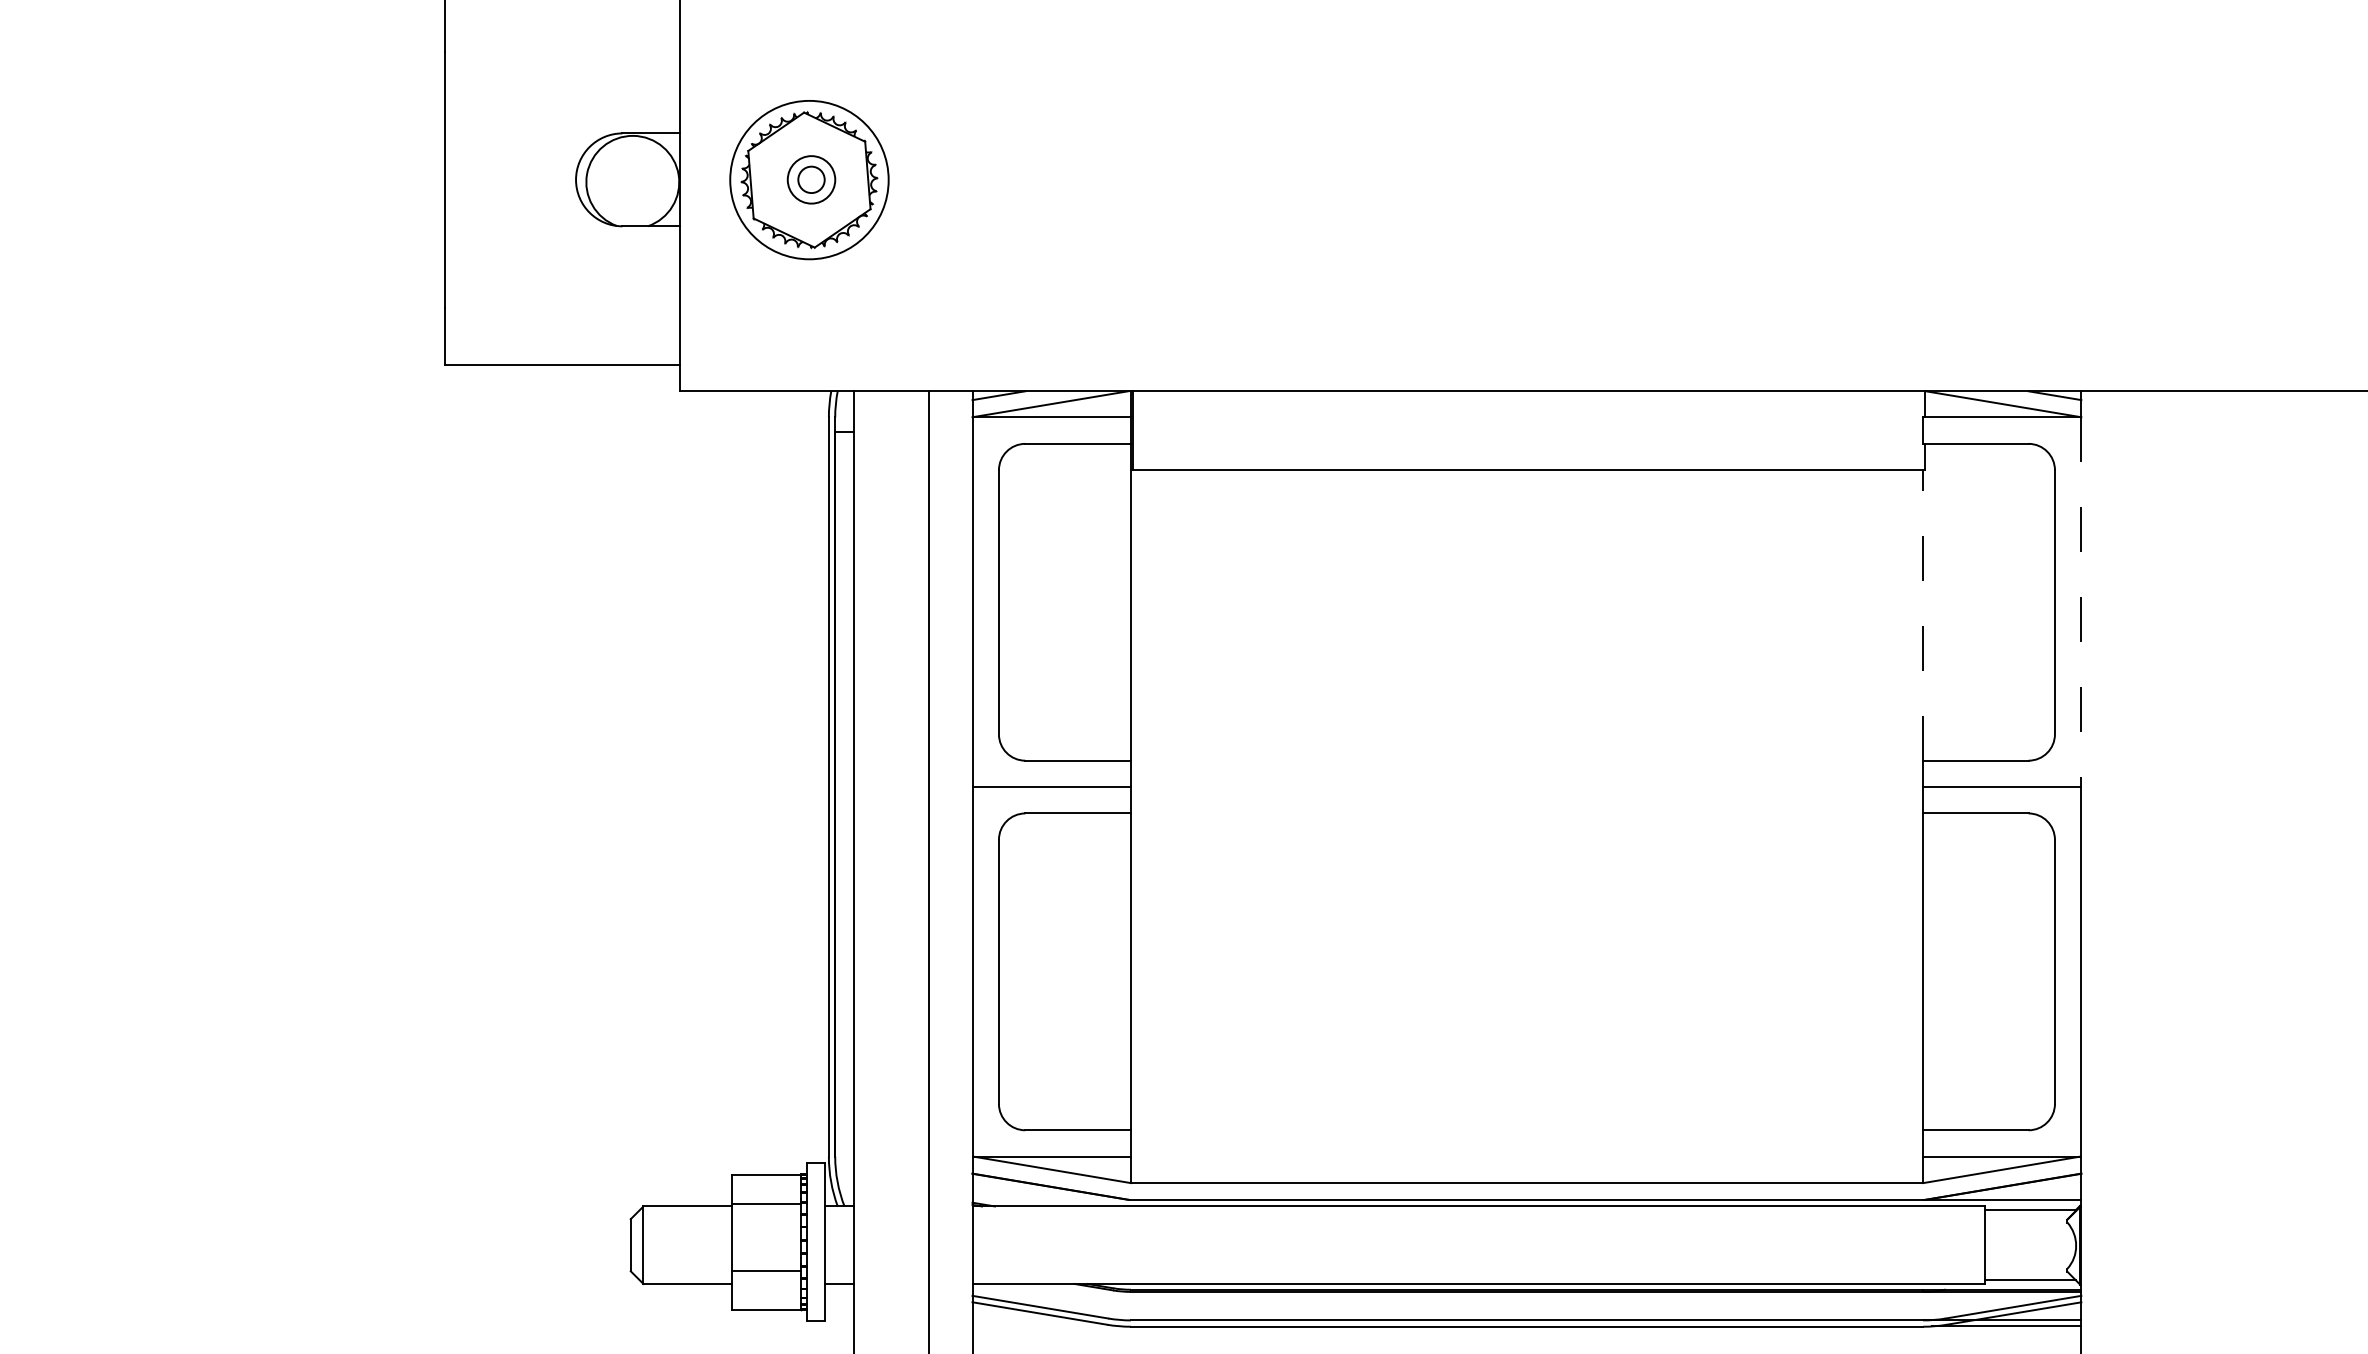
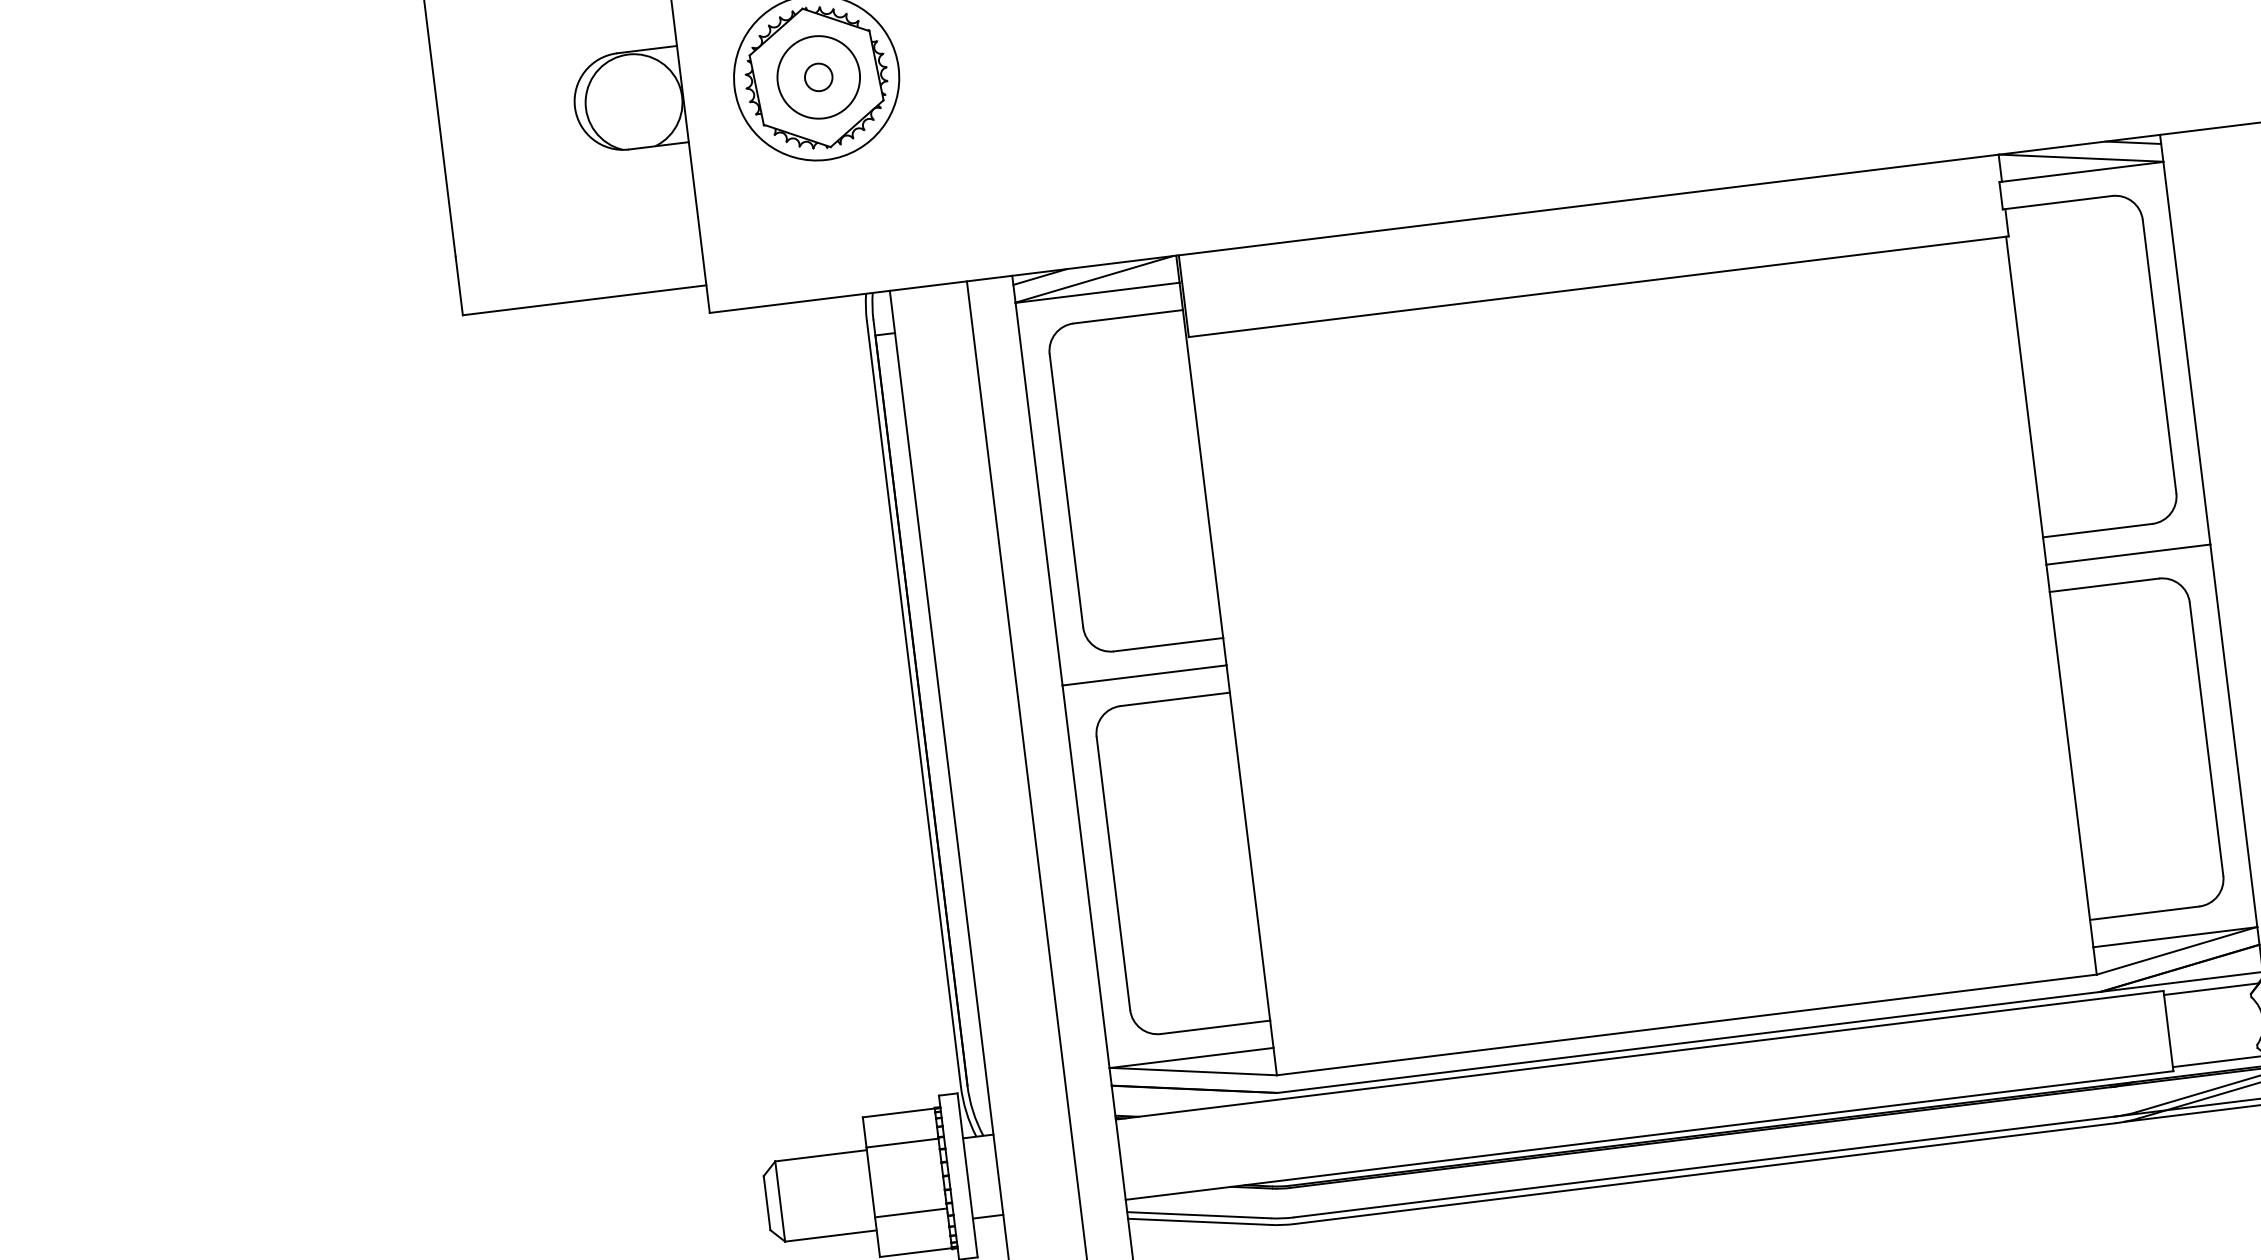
circle: (811, 179) -> (818, 77), size x1.67
line: (2081, 602) -> (2187, 353), dashed -> solid
line: (1922, 614) -> (2023, 386), dashed -> solid

